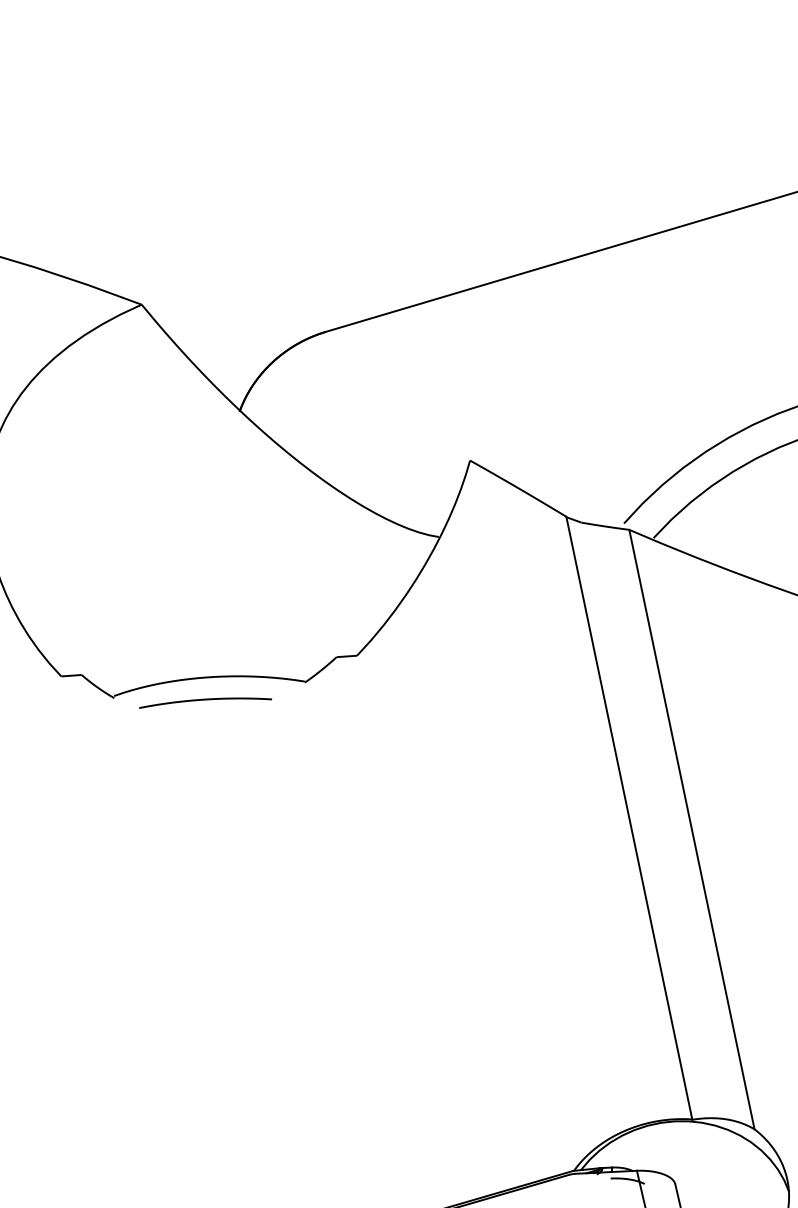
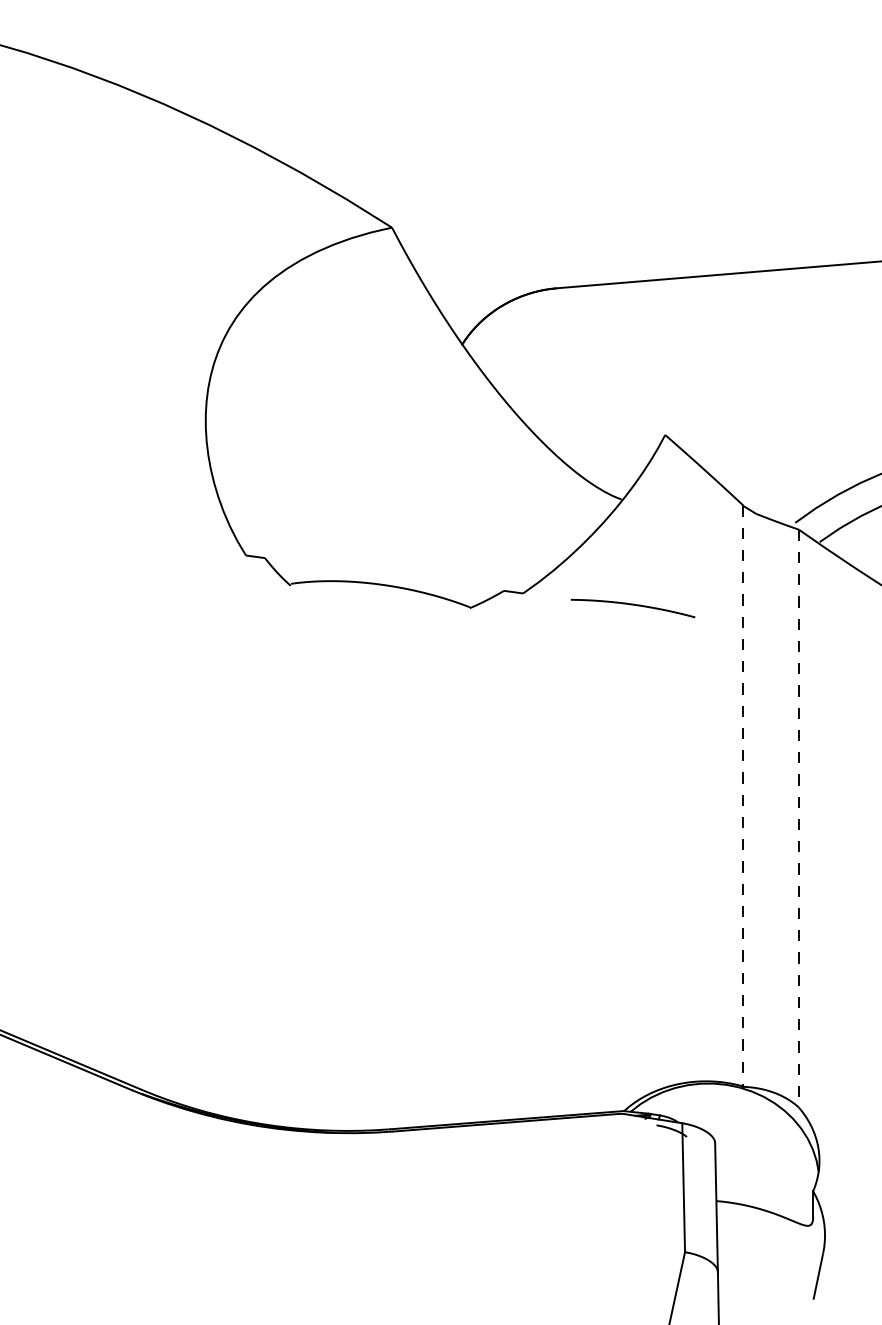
curve: (204, 700) -> (632, 605), moved
line: (629, 818) -> (743, 796), solid -> dashed
line: (691, 829) -> (798, 818), solid -> dashed

